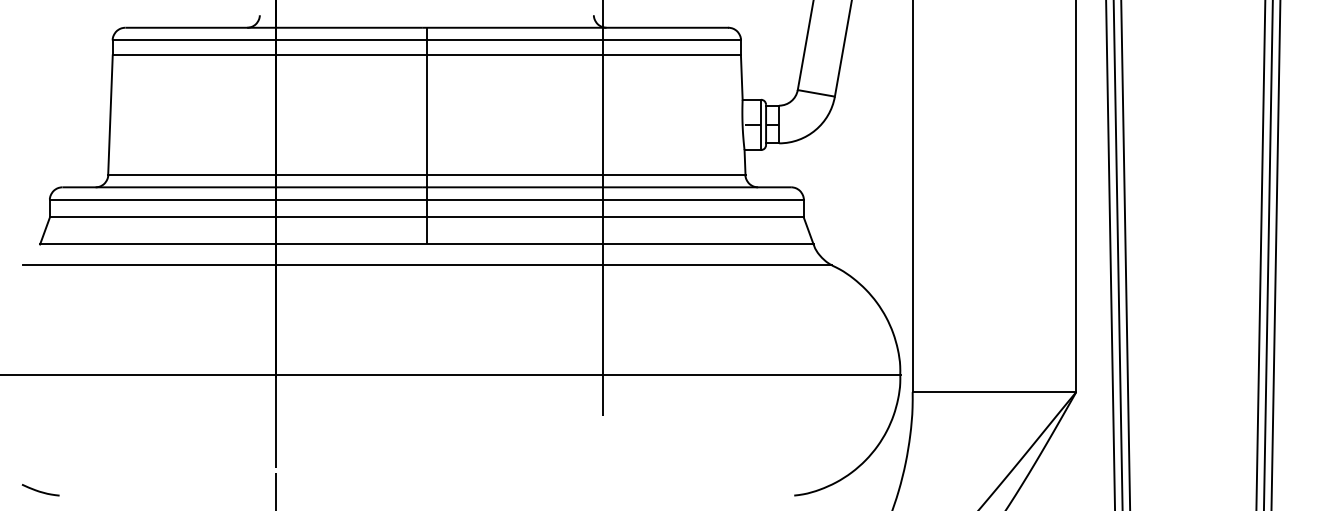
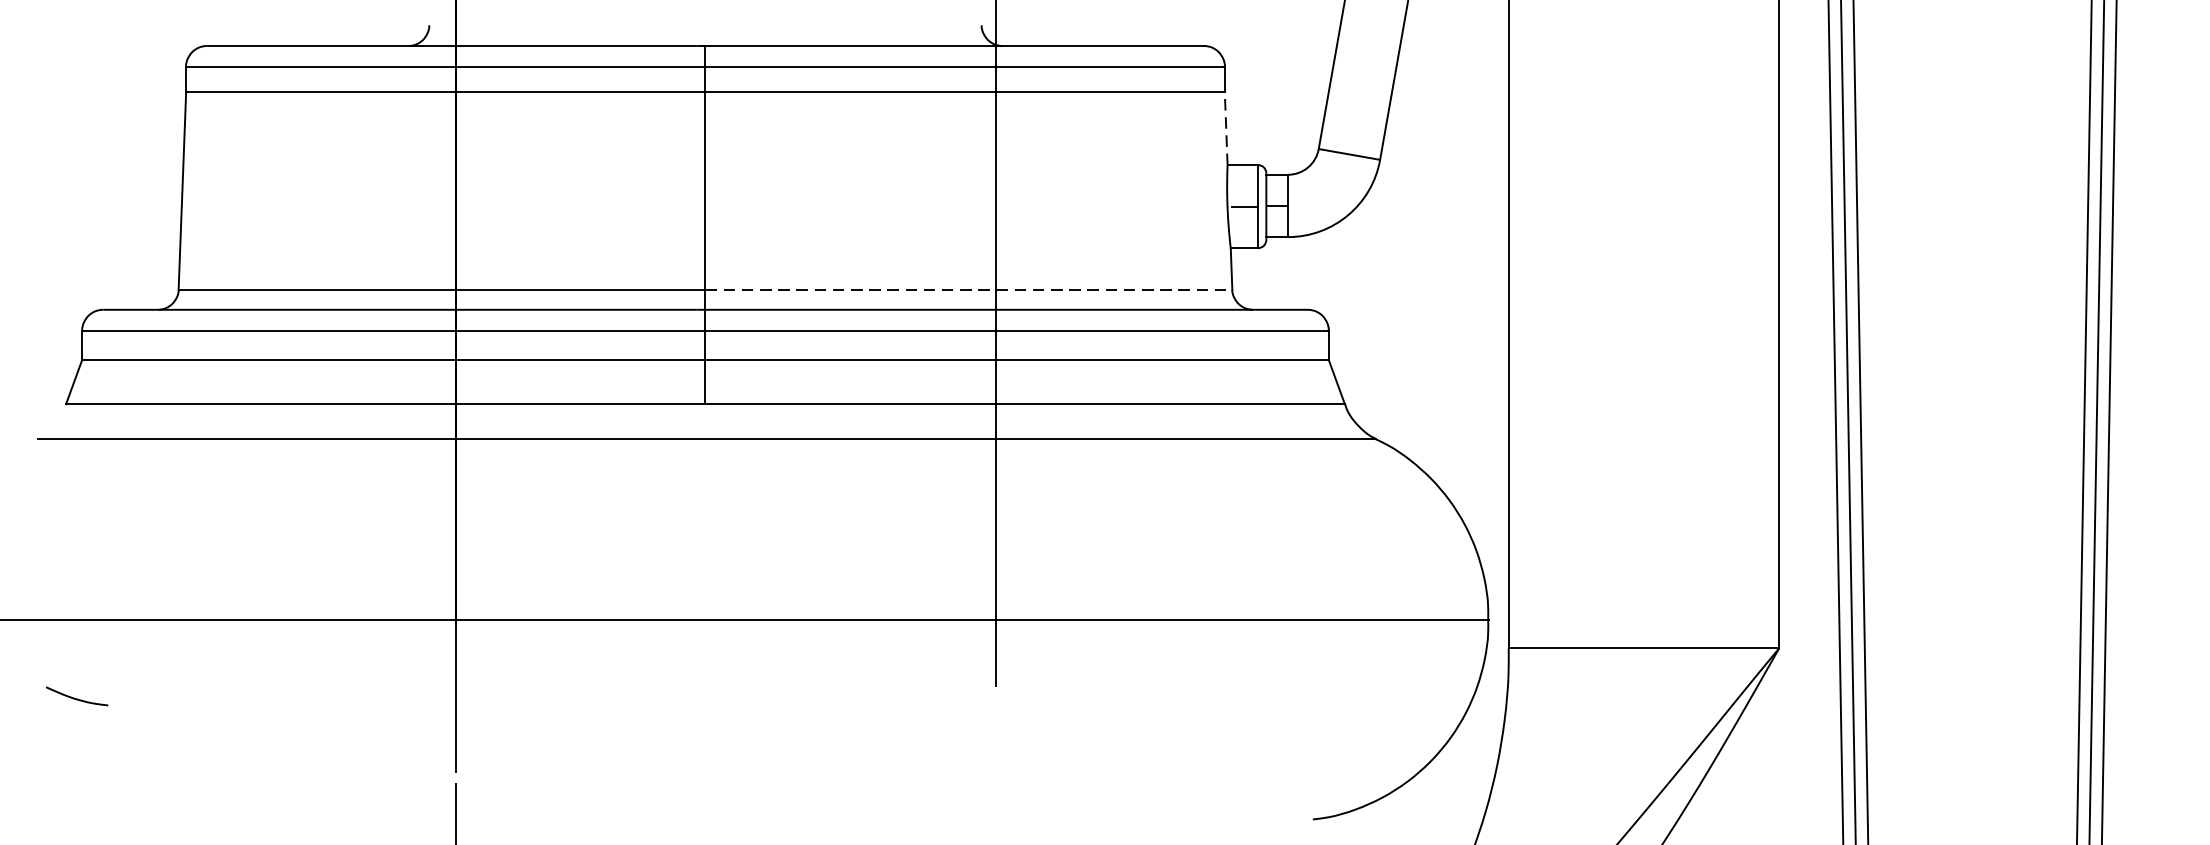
line: (741, 77) -> (1225, 128), solid -> dashed
line: (586, 175) -> (969, 290), solid -> dashed
curve: (39, 490) -> (74, 696), moved

